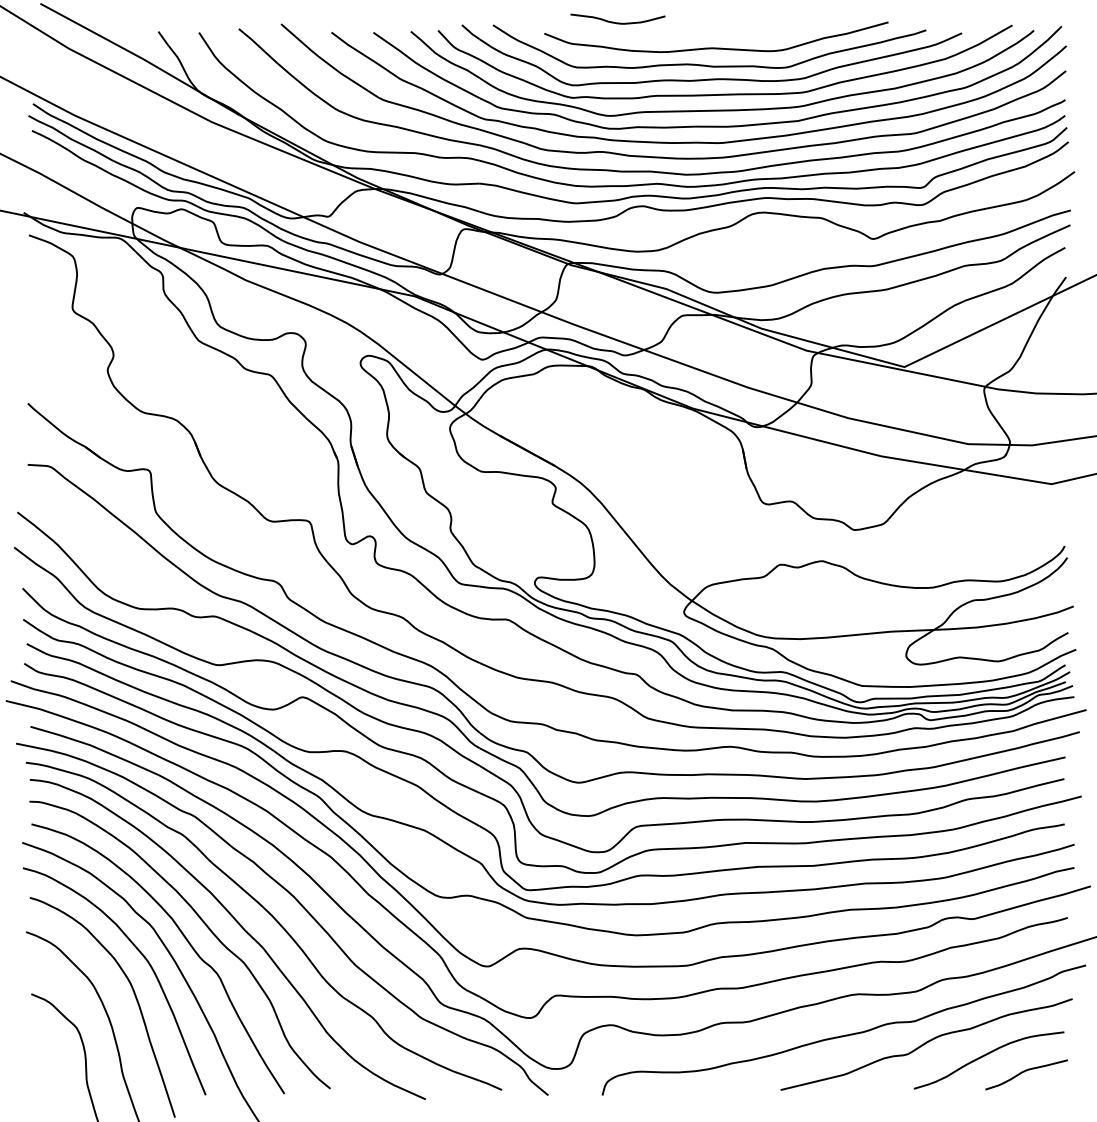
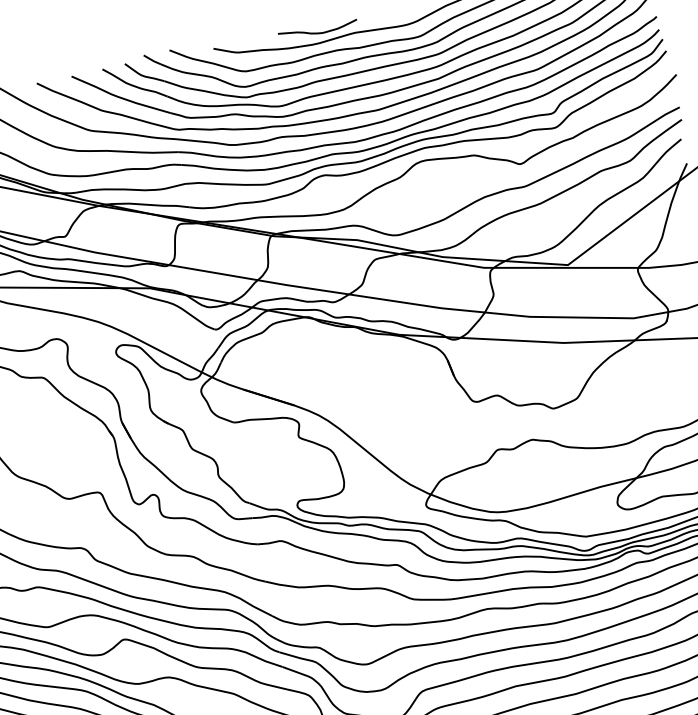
curve: (617, 22) -> (318, 32), moved

